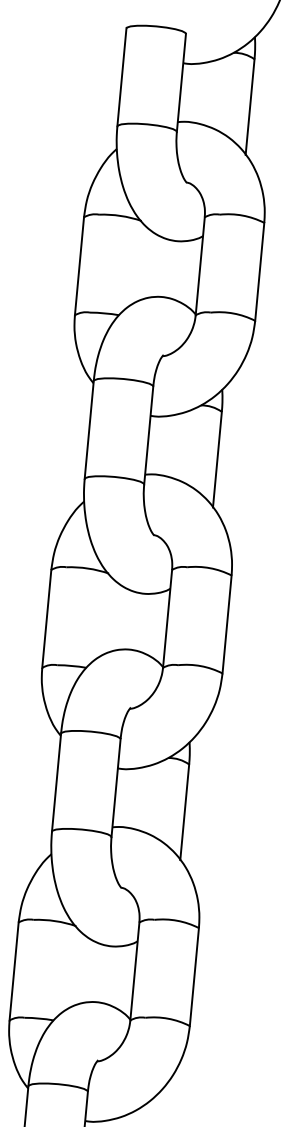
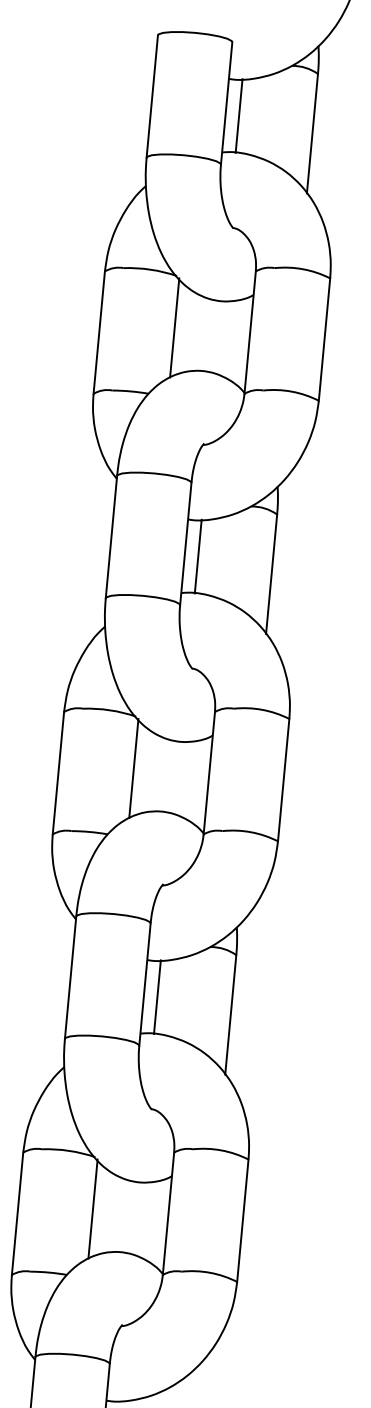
line: (190, 92) -> (238, 115), added
line: (139, 262) -> (174, 327), added
line: (158, 445) -> (197, 556), added
line: (106, 614) -> (133, 767), added
line: (126, 797) -> (157, 996), added
line: (74, 967) -> (92, 1208), added

